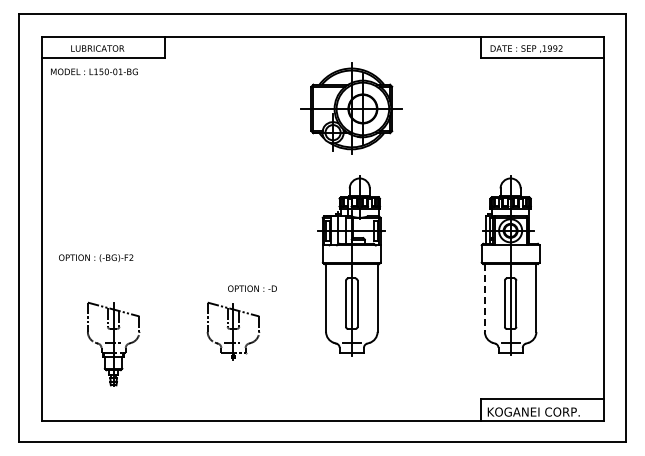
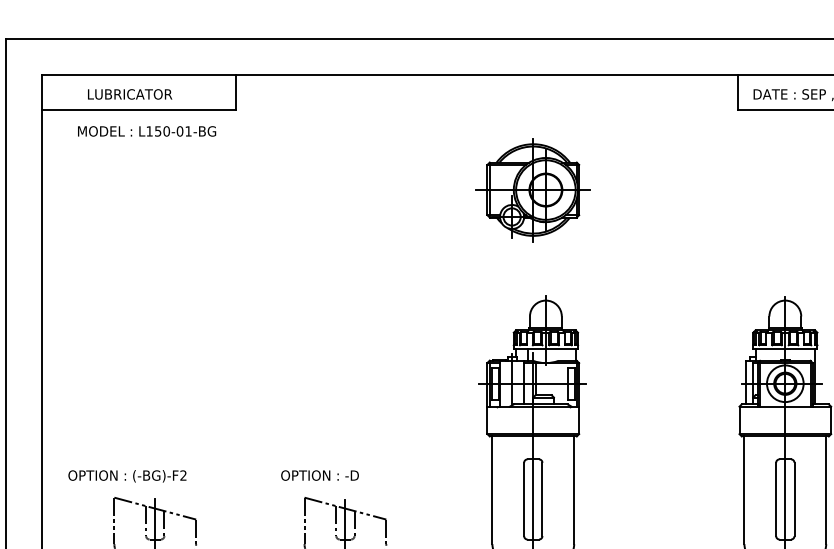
text: (94, 71) -> (147, 130), moved
part: (351, 108) -> (532, 189), size x0.71
text: (96, 257) -> (128, 475), moved
text: (252, 288) -> (320, 475), moved
line: (484, 297) -> (743, 489), dashed -> solid

